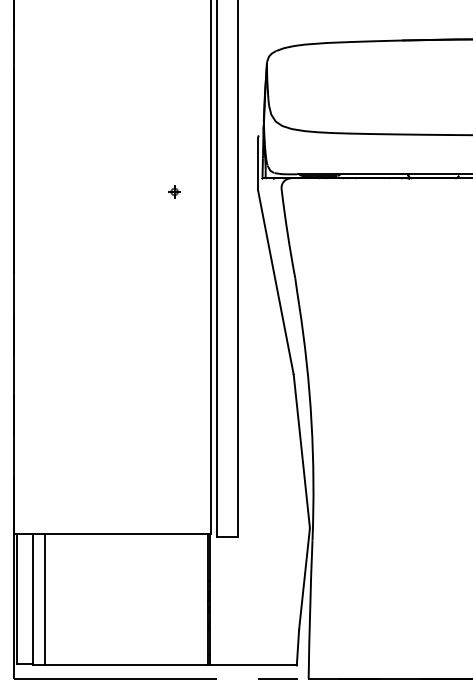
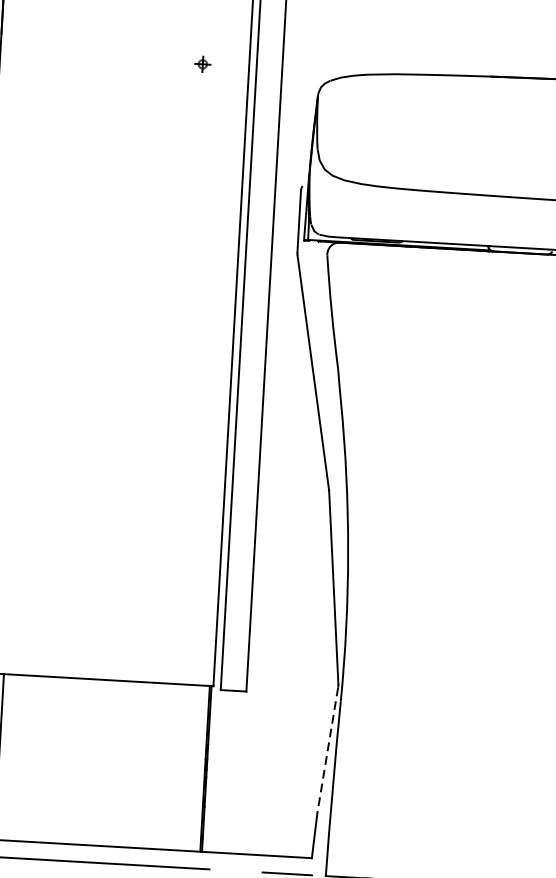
part: (174, 191) -> (202, 63), moved
line: (304, 579) -> (327, 750), solid -> dashed

